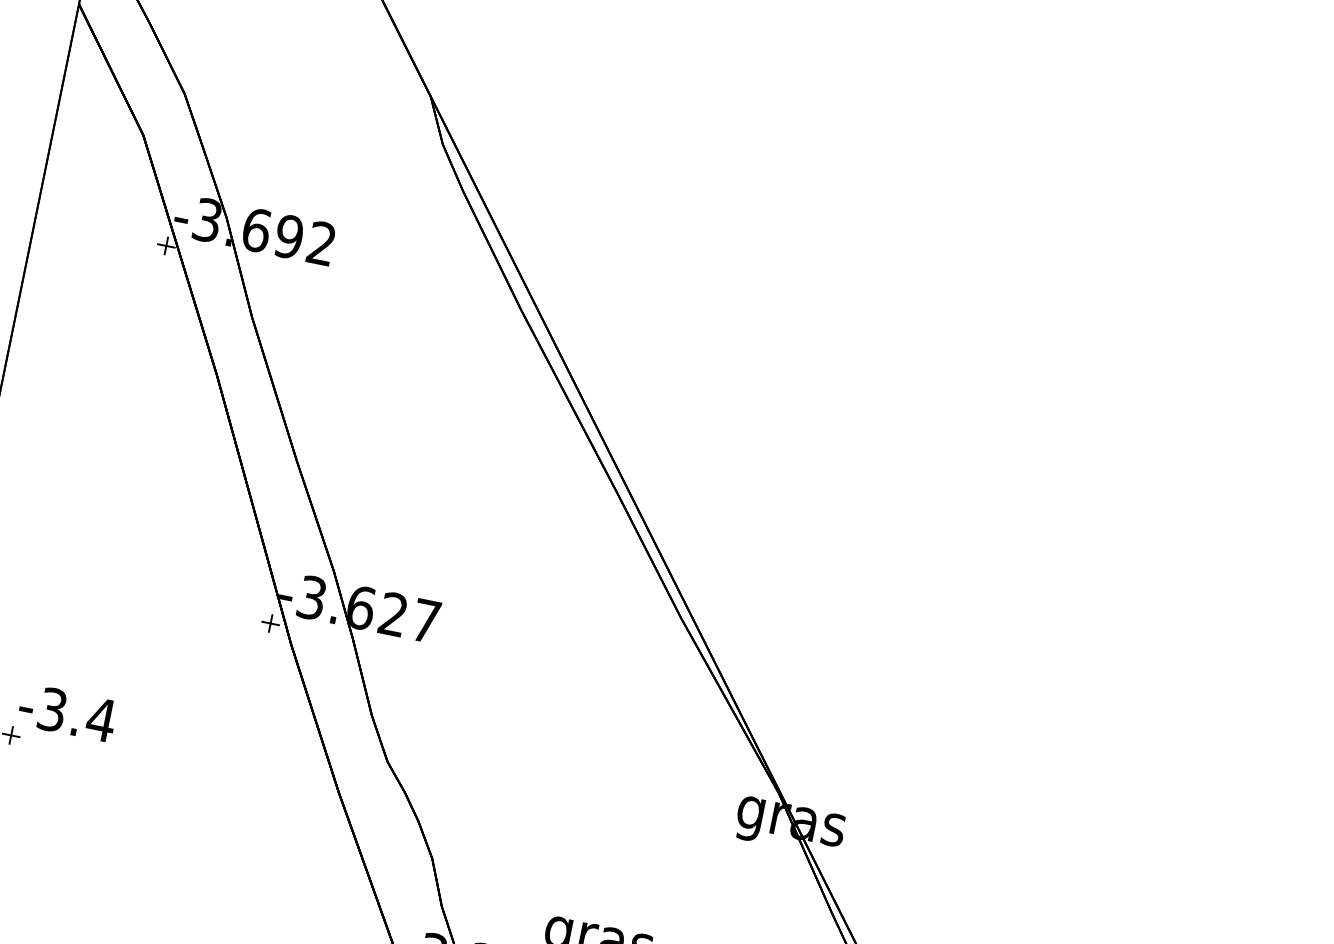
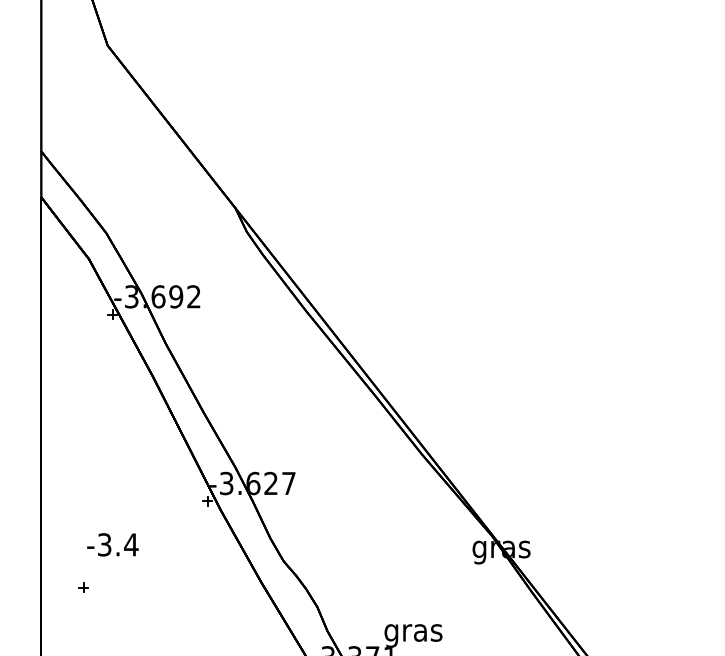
text: (67, 712) -> (112, 544), moved

